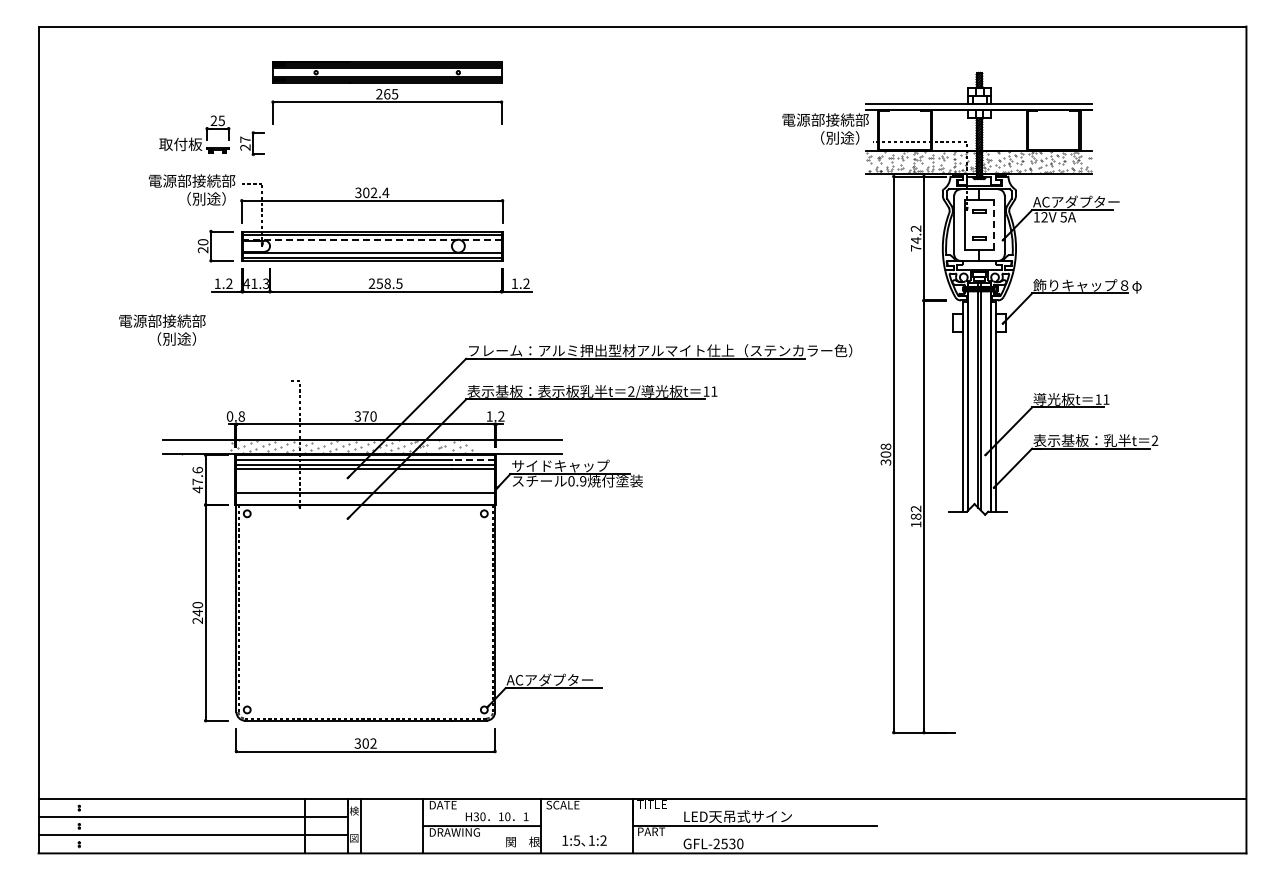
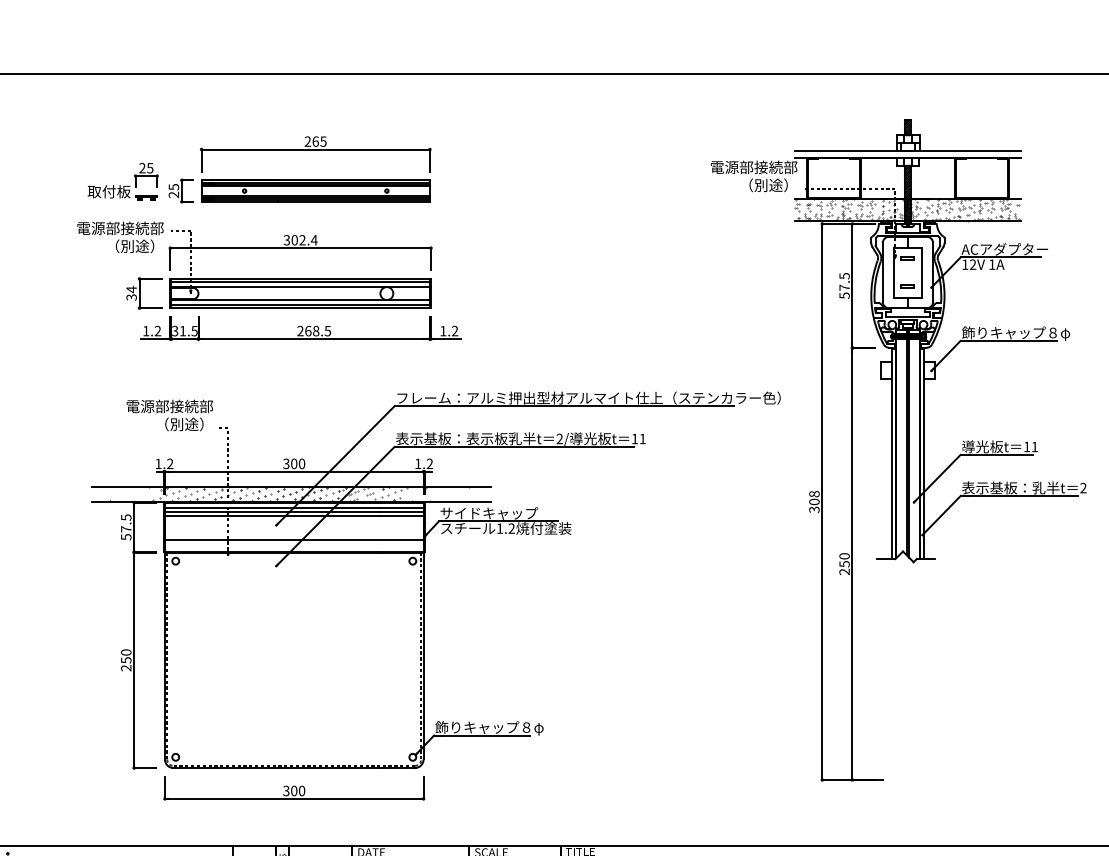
part: (387, 72) -> (315, 190), moved
text: (245, 139) -> (173, 186), 27 -> 25
text: (1063, 217) -> (991, 264), 5A -> 1A
line: (993, 224) -> (921, 271), dashed -> solid
text: (915, 238) -> (843, 285), 74.2 -> 57.5
line: (371, 239) -> (299, 286), dashed -> solid
text: (202, 245) -> (130, 292), 20 -> 34
text: (256, 283) -> (184, 330), 41.3 -> 31.5
text: (379, 283) -> (307, 330), 258.5 -> 268.5
text: (162, 329) -> (169, 414), moved
text: (235, 416) -> (163, 463), 0.8 -> 1.2
text: (365, 416) -> (293, 463), 370 -> 300
hatch: (360, 446) -> (288, 493), added
line: (473, 460) -> (401, 507), dashed -> solid
text: (197, 479) -> (125, 526), 47.6 -> 57.5
text: (577, 481) -> (505, 528), 0.9 -> 1.2
text: (915, 516) -> (843, 563), 182 -> 250
text: (197, 612) -> (125, 659), 240 -> 250
text: (560, 680) -> (488, 727), ACアダプター -> 飾りキャップ８φ
text: (373, 743) -> (301, 790), 302 -> 300

